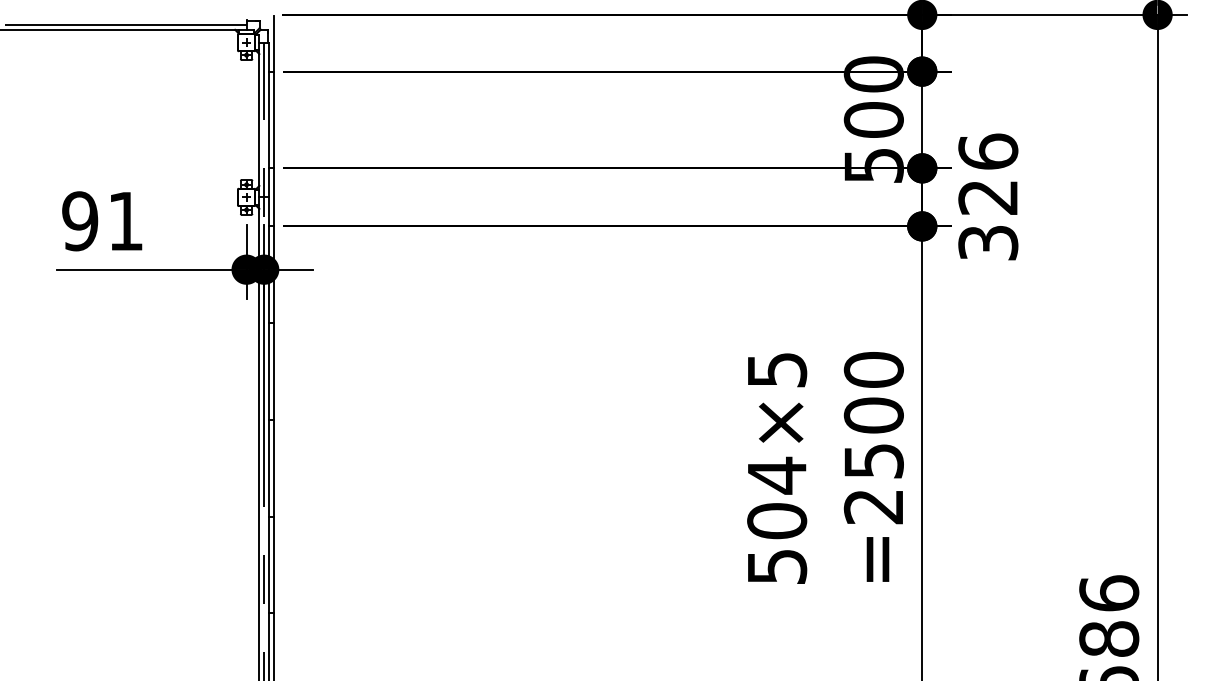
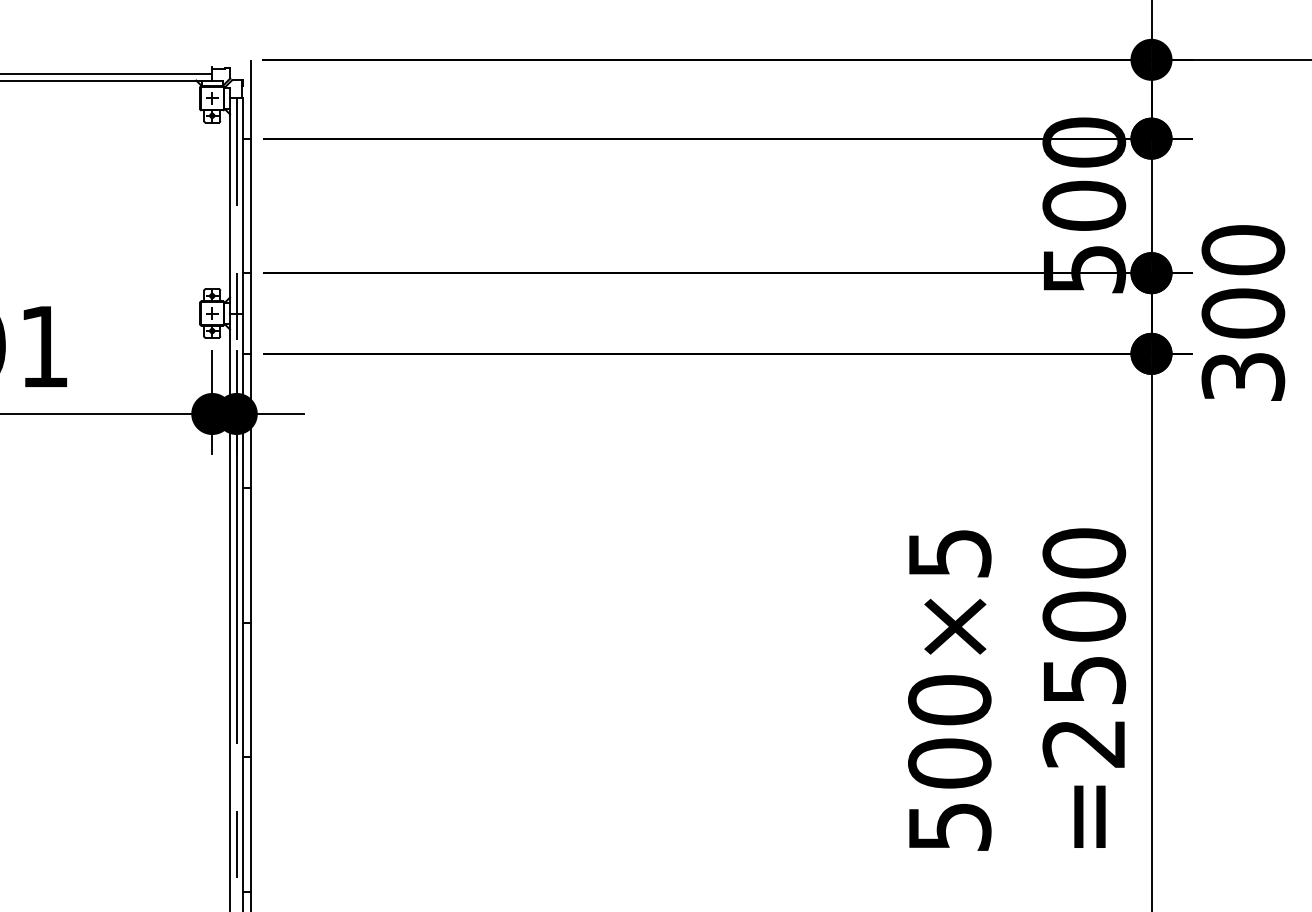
text: (988, 174) -> (1243, 281), 326 -> 300
text: (777, 475) -> (950, 700), 504×5 -> 500×5

